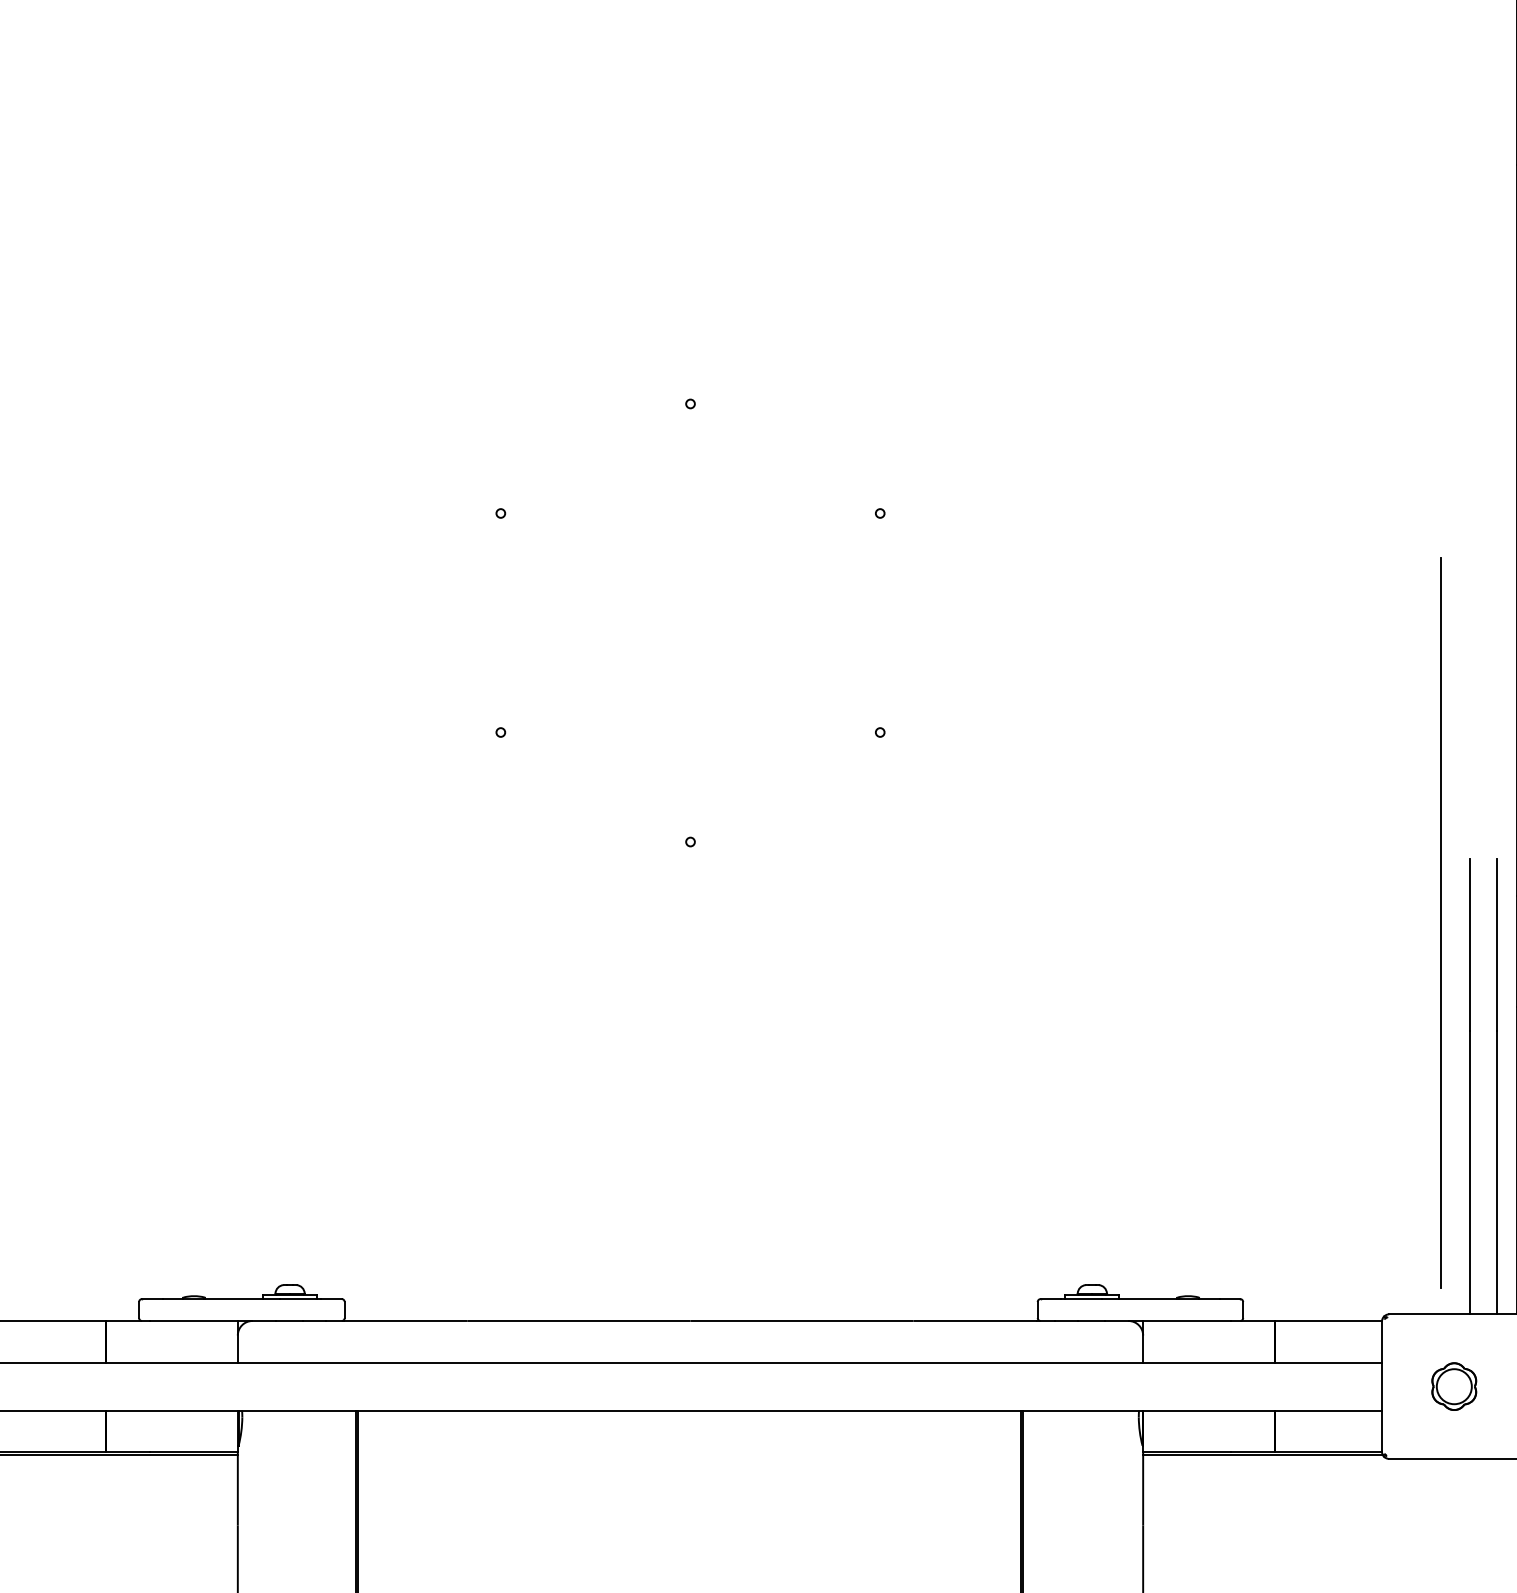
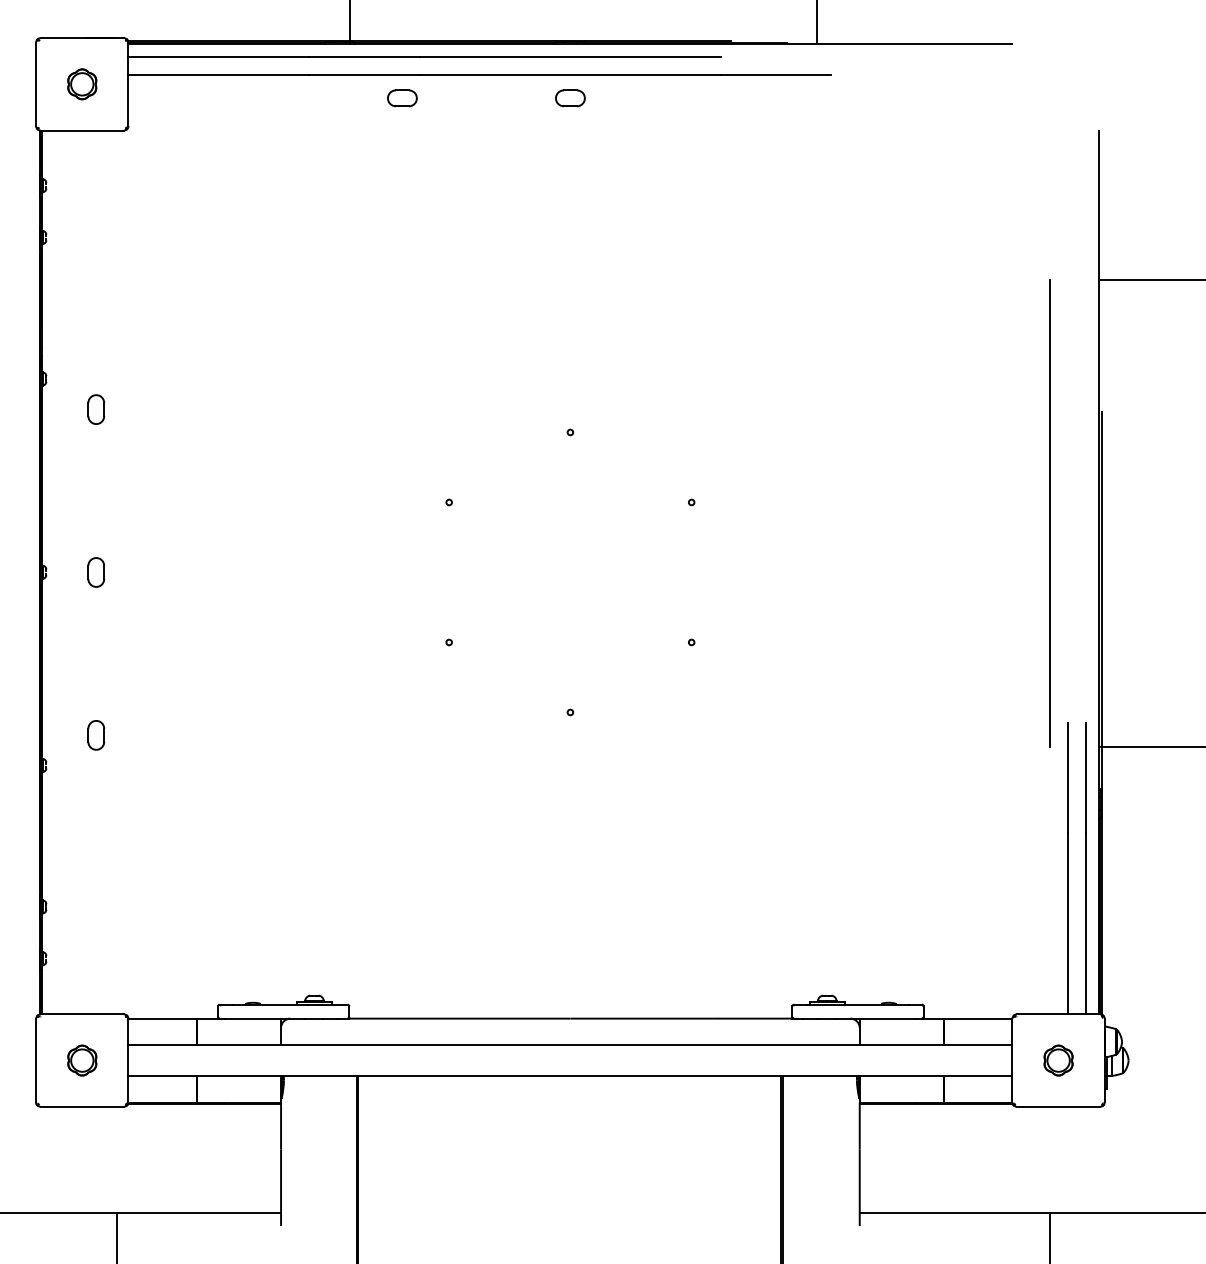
line: (1440, 923) -> (1049, 513), moved

